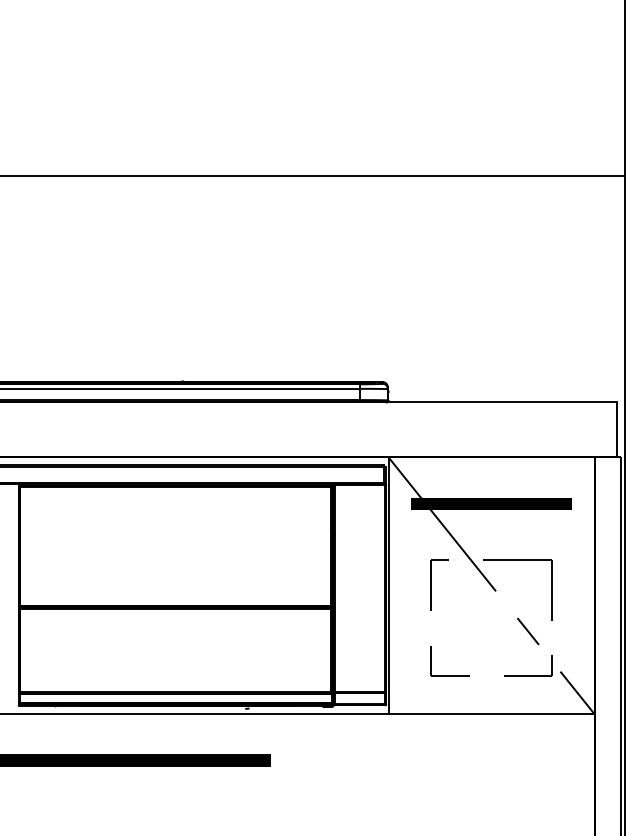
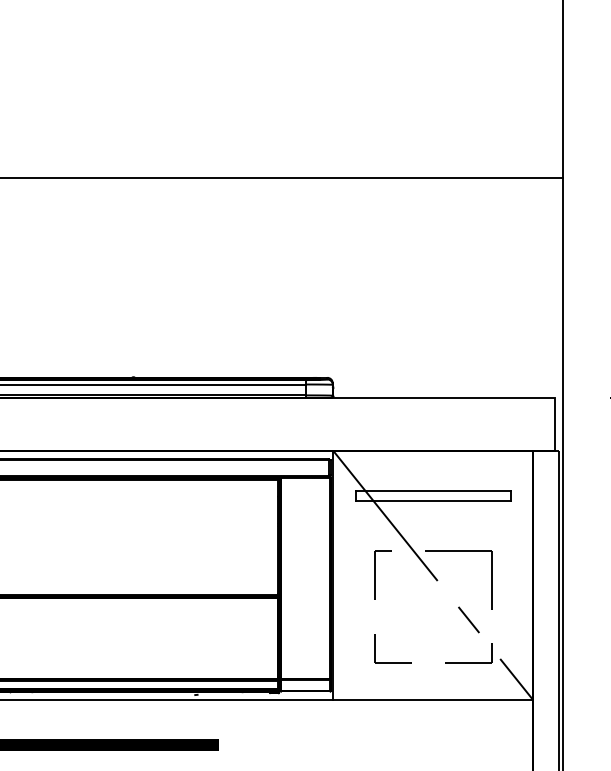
hatch: (491, 503) -> (433, 495), removed

